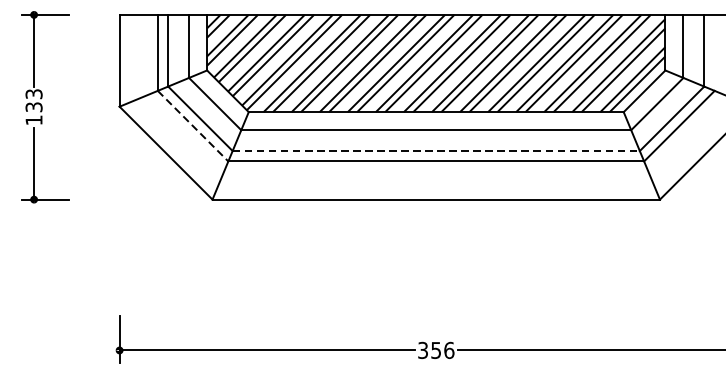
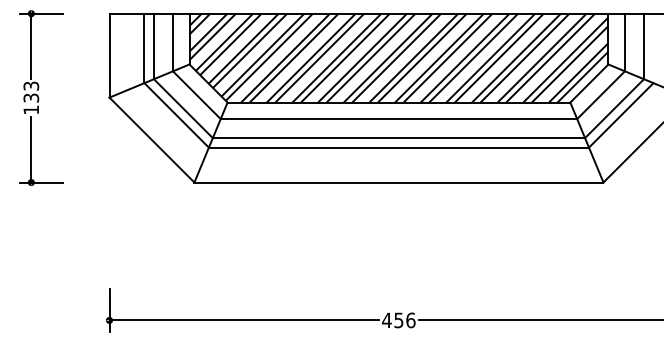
line: (192, 126) -> (176, 115), dashed -> solid
line: (436, 151) -> (399, 138), dashed -> solid
text: (422, 350) -> (386, 320), 356 -> 456

